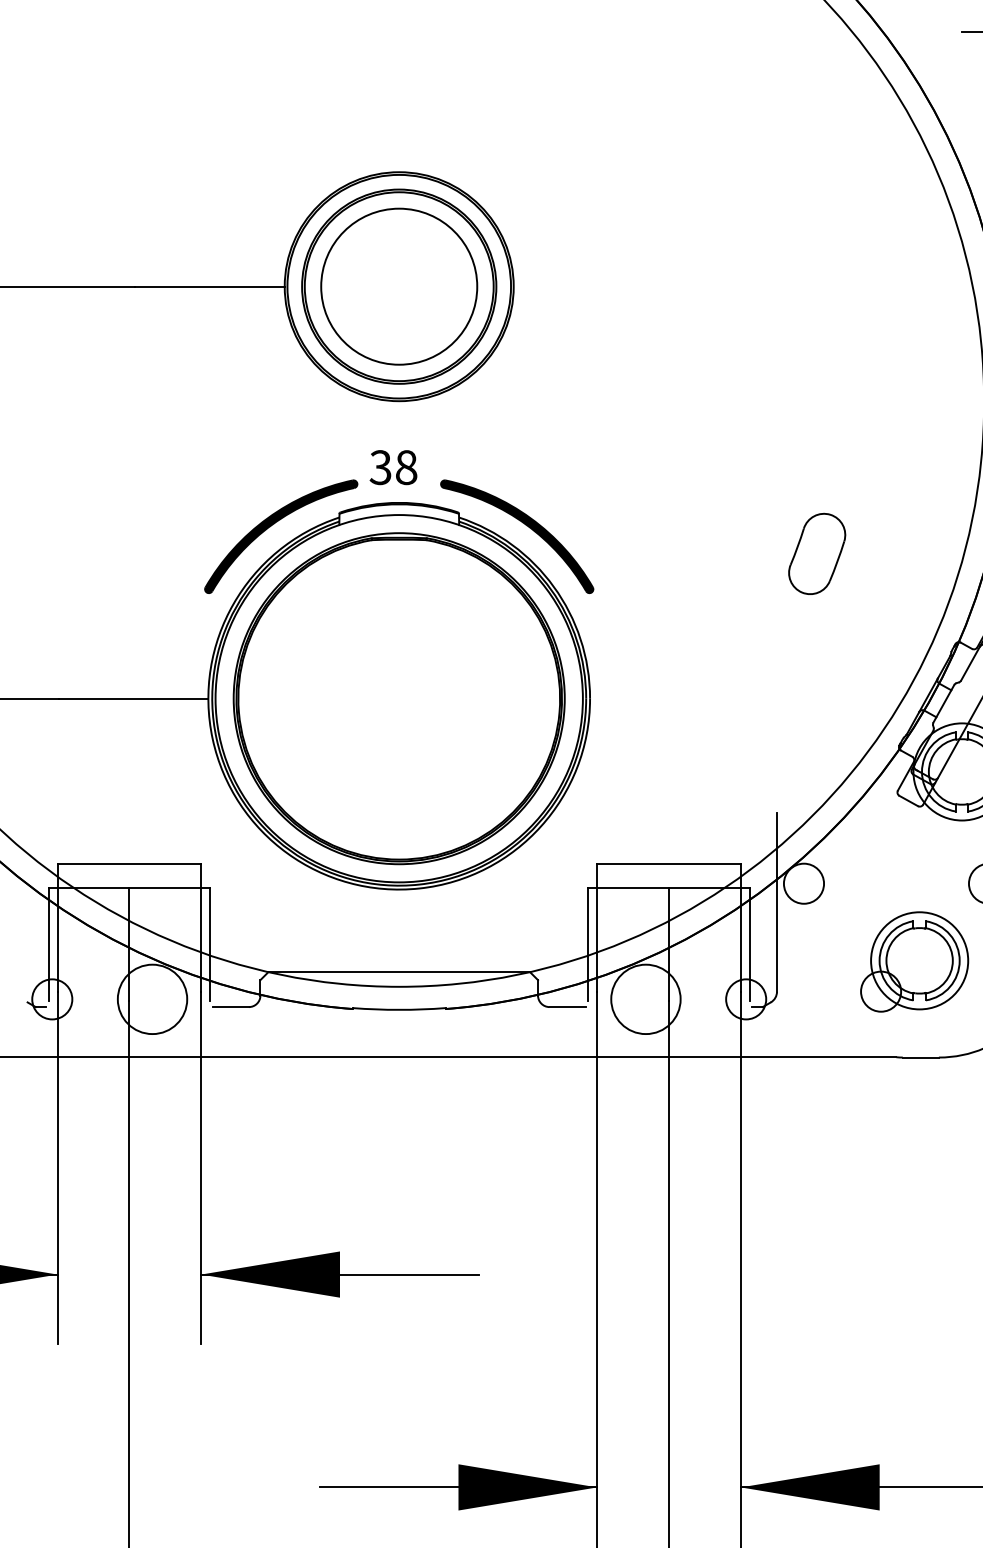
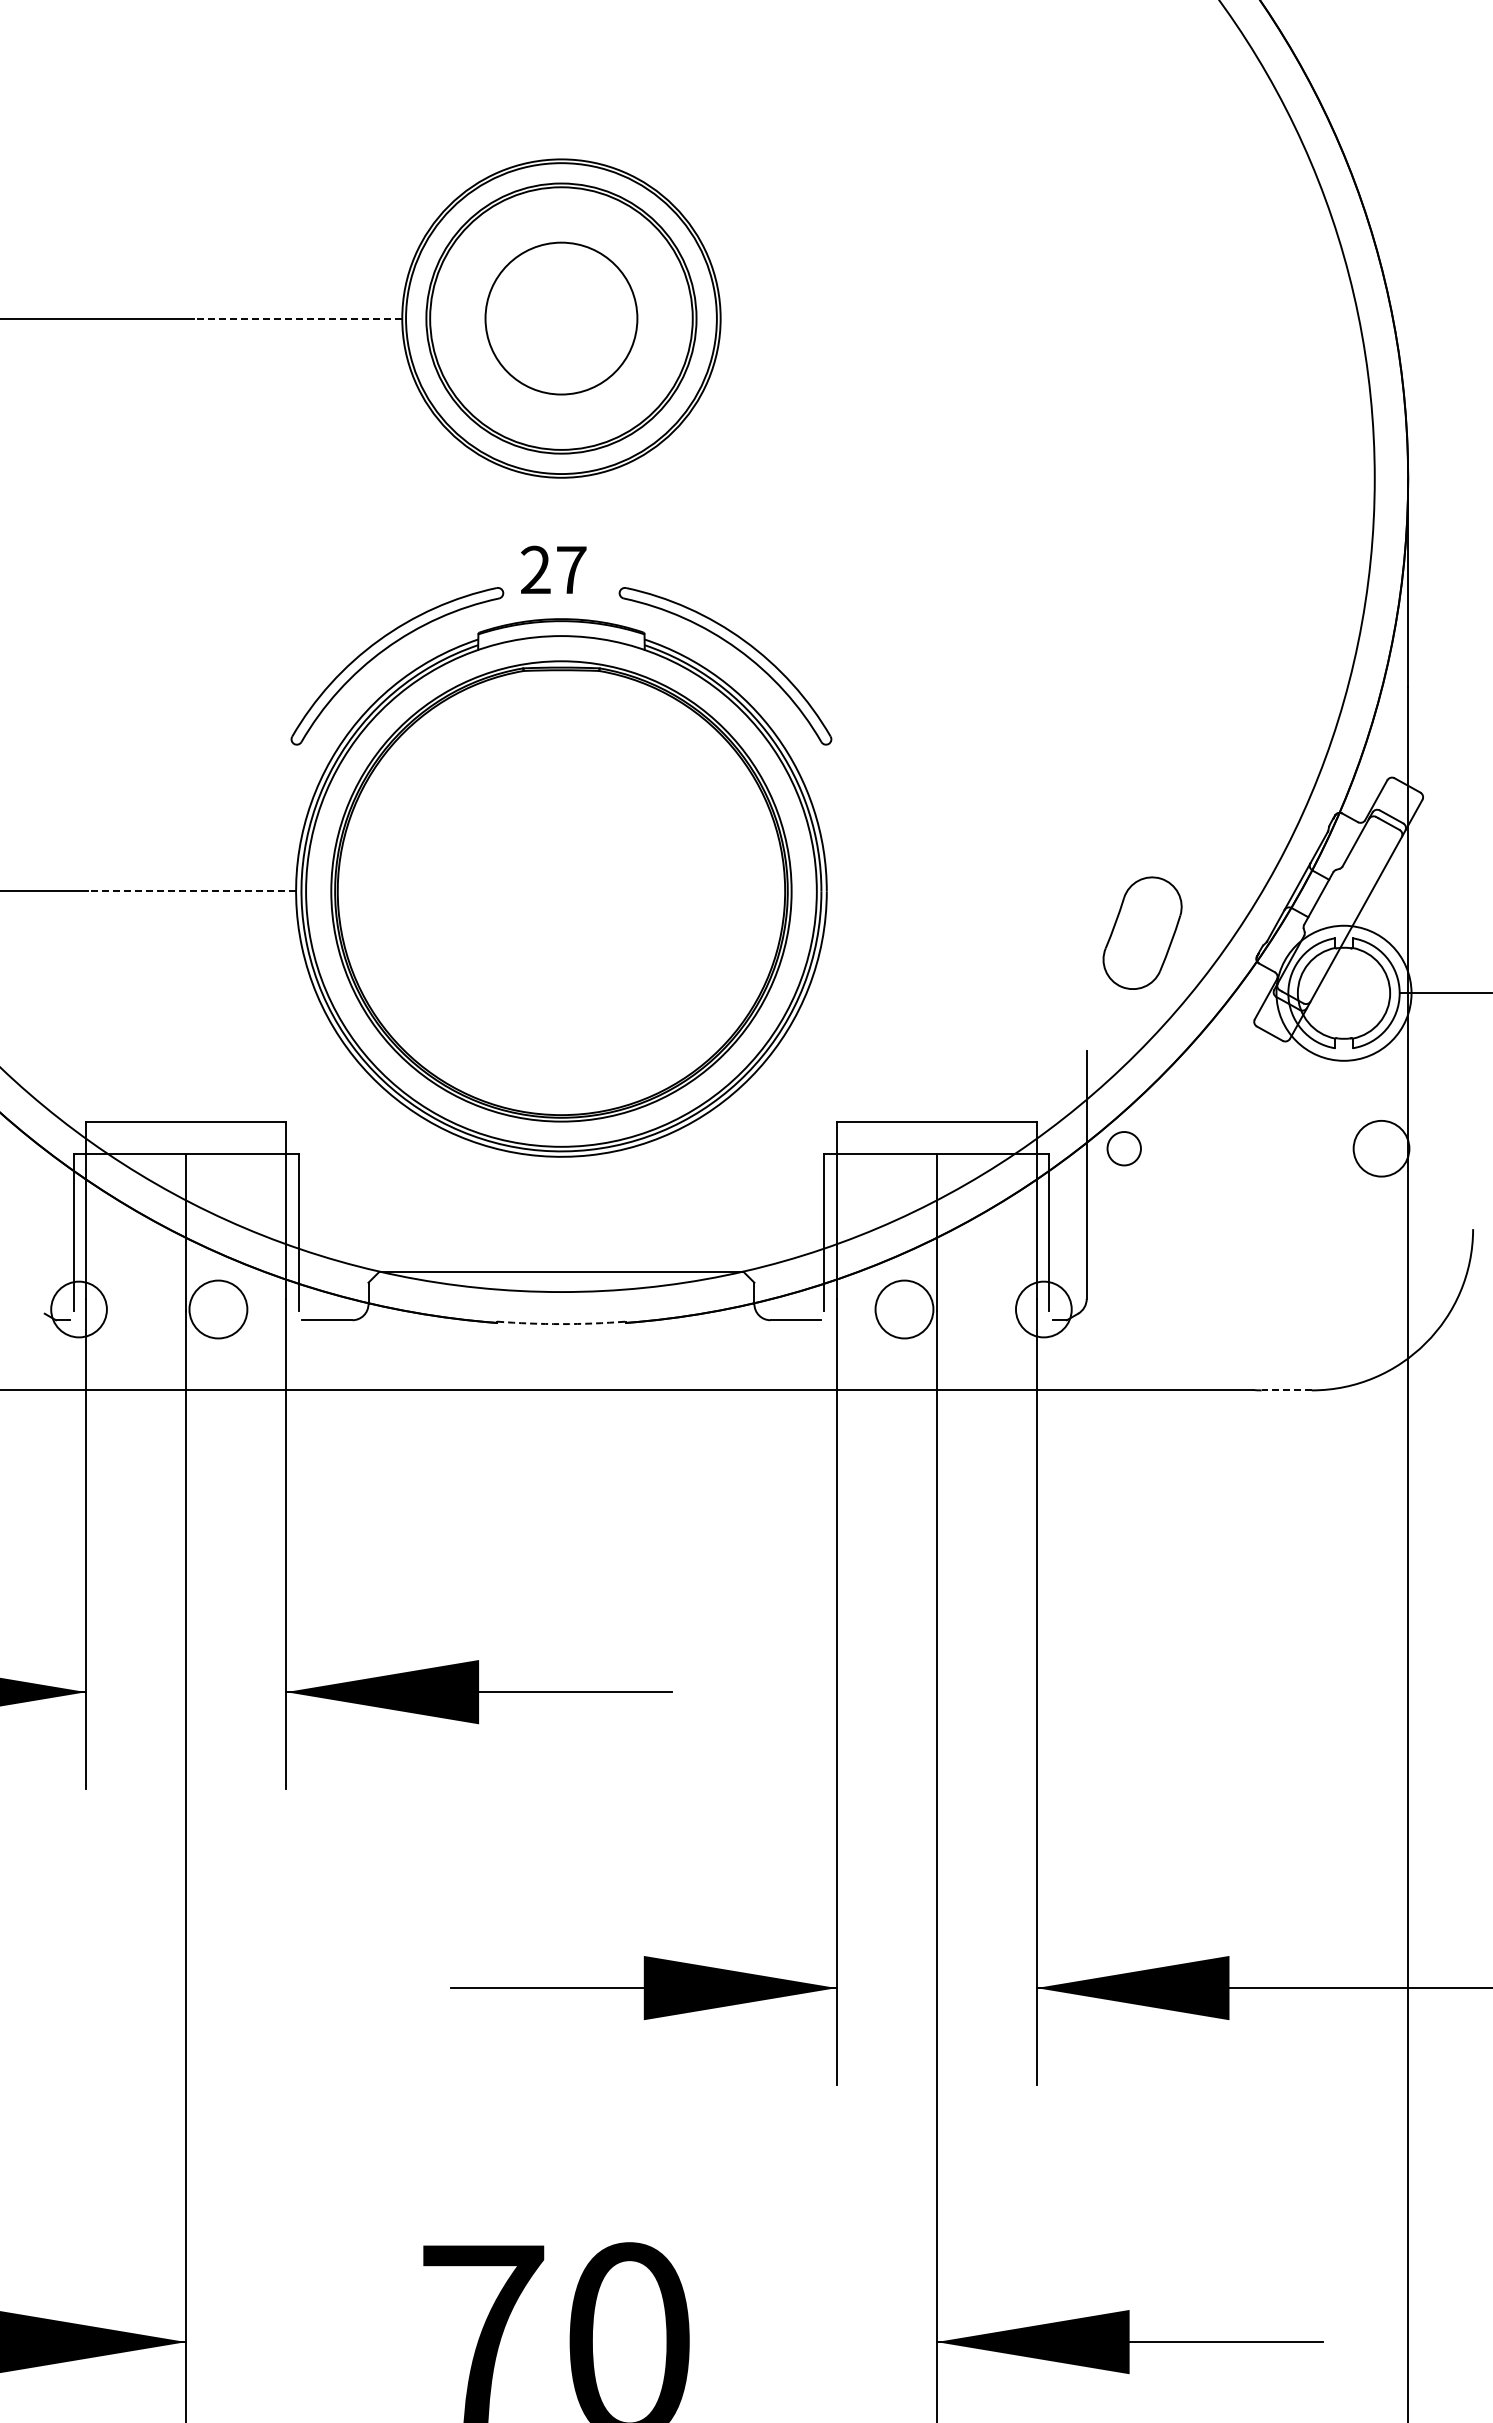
line: (210, 286) -> (298, 318), solid -> dashed
circle: (398, 286) -> (560, 318), size x0.7
text: (393, 467) -> (553, 569), 38 -> 27
fill: (281, 536) -> (397, 666), removed
fill: (517, 536) -> (725, 666), removed
part: (817, 553) -> (1142, 932), moved
line: (133, 698) -> (192, 891), solid -> dashed
circle: (804, 883) -> (1124, 1148), size x0.6
part: (914, 961) -> (1277, 1257), removed
circle: (152, 999) -> (218, 1309), size x0.6
circle: (645, 999) -> (904, 1309), size x0.6
arc: (399, 1010) -> (561, 1324), solid -> dashed
line: (920, 1057) -> (1286, 1390), solid -> dashed

